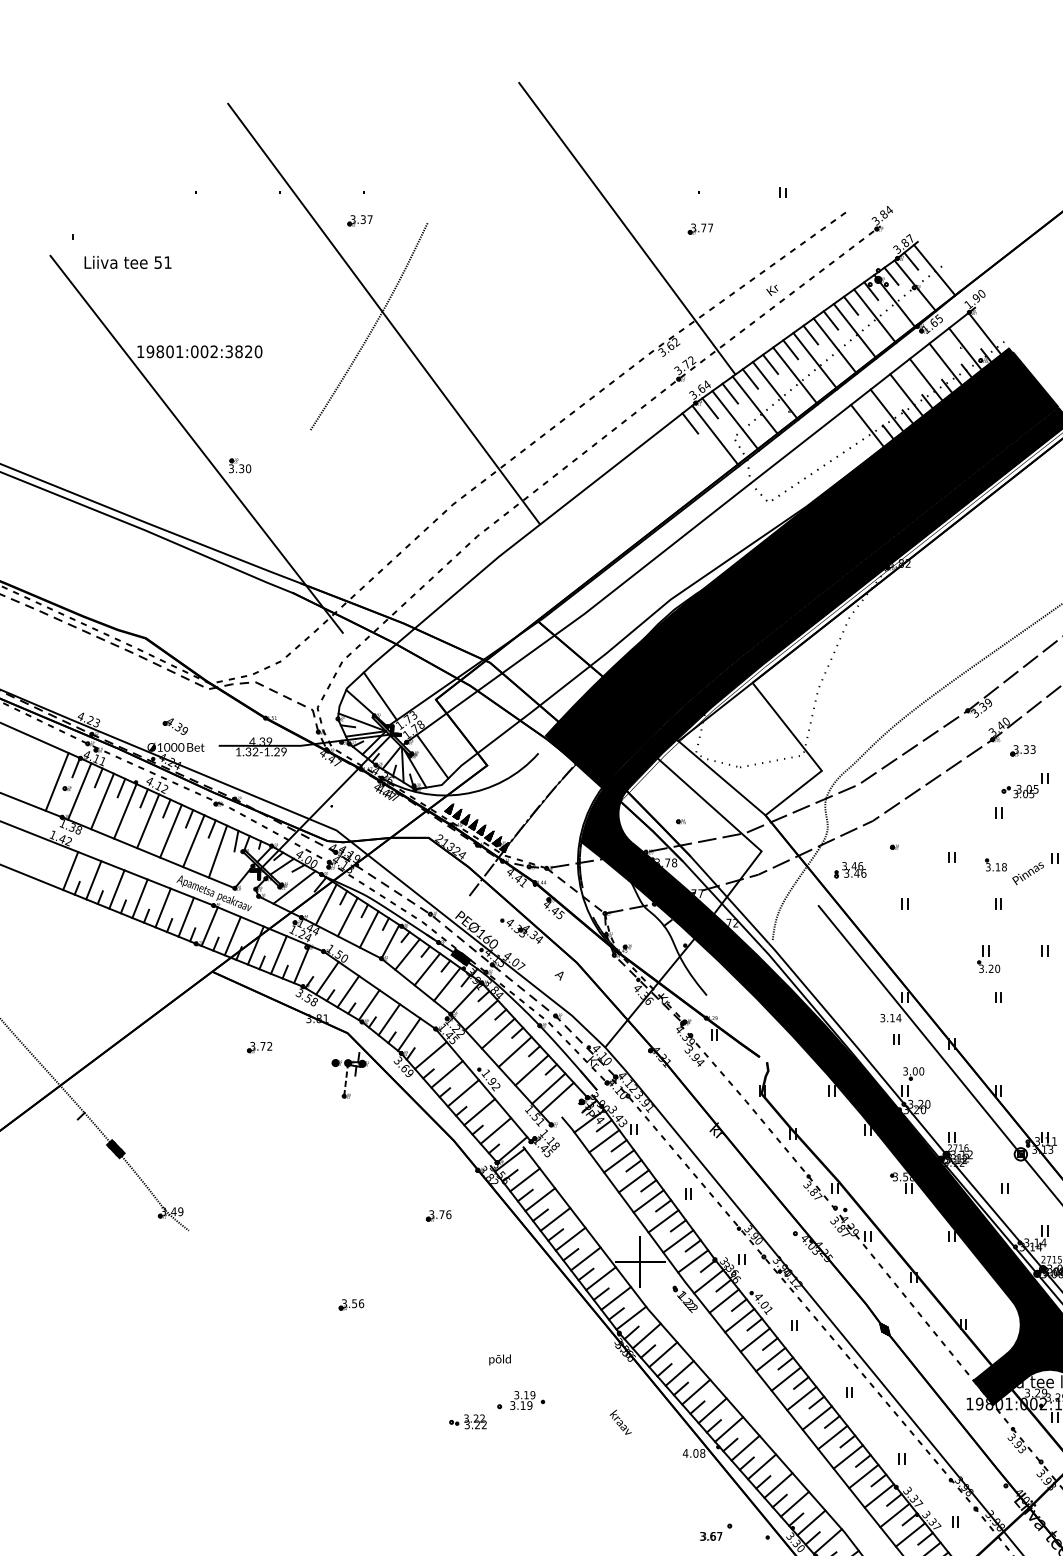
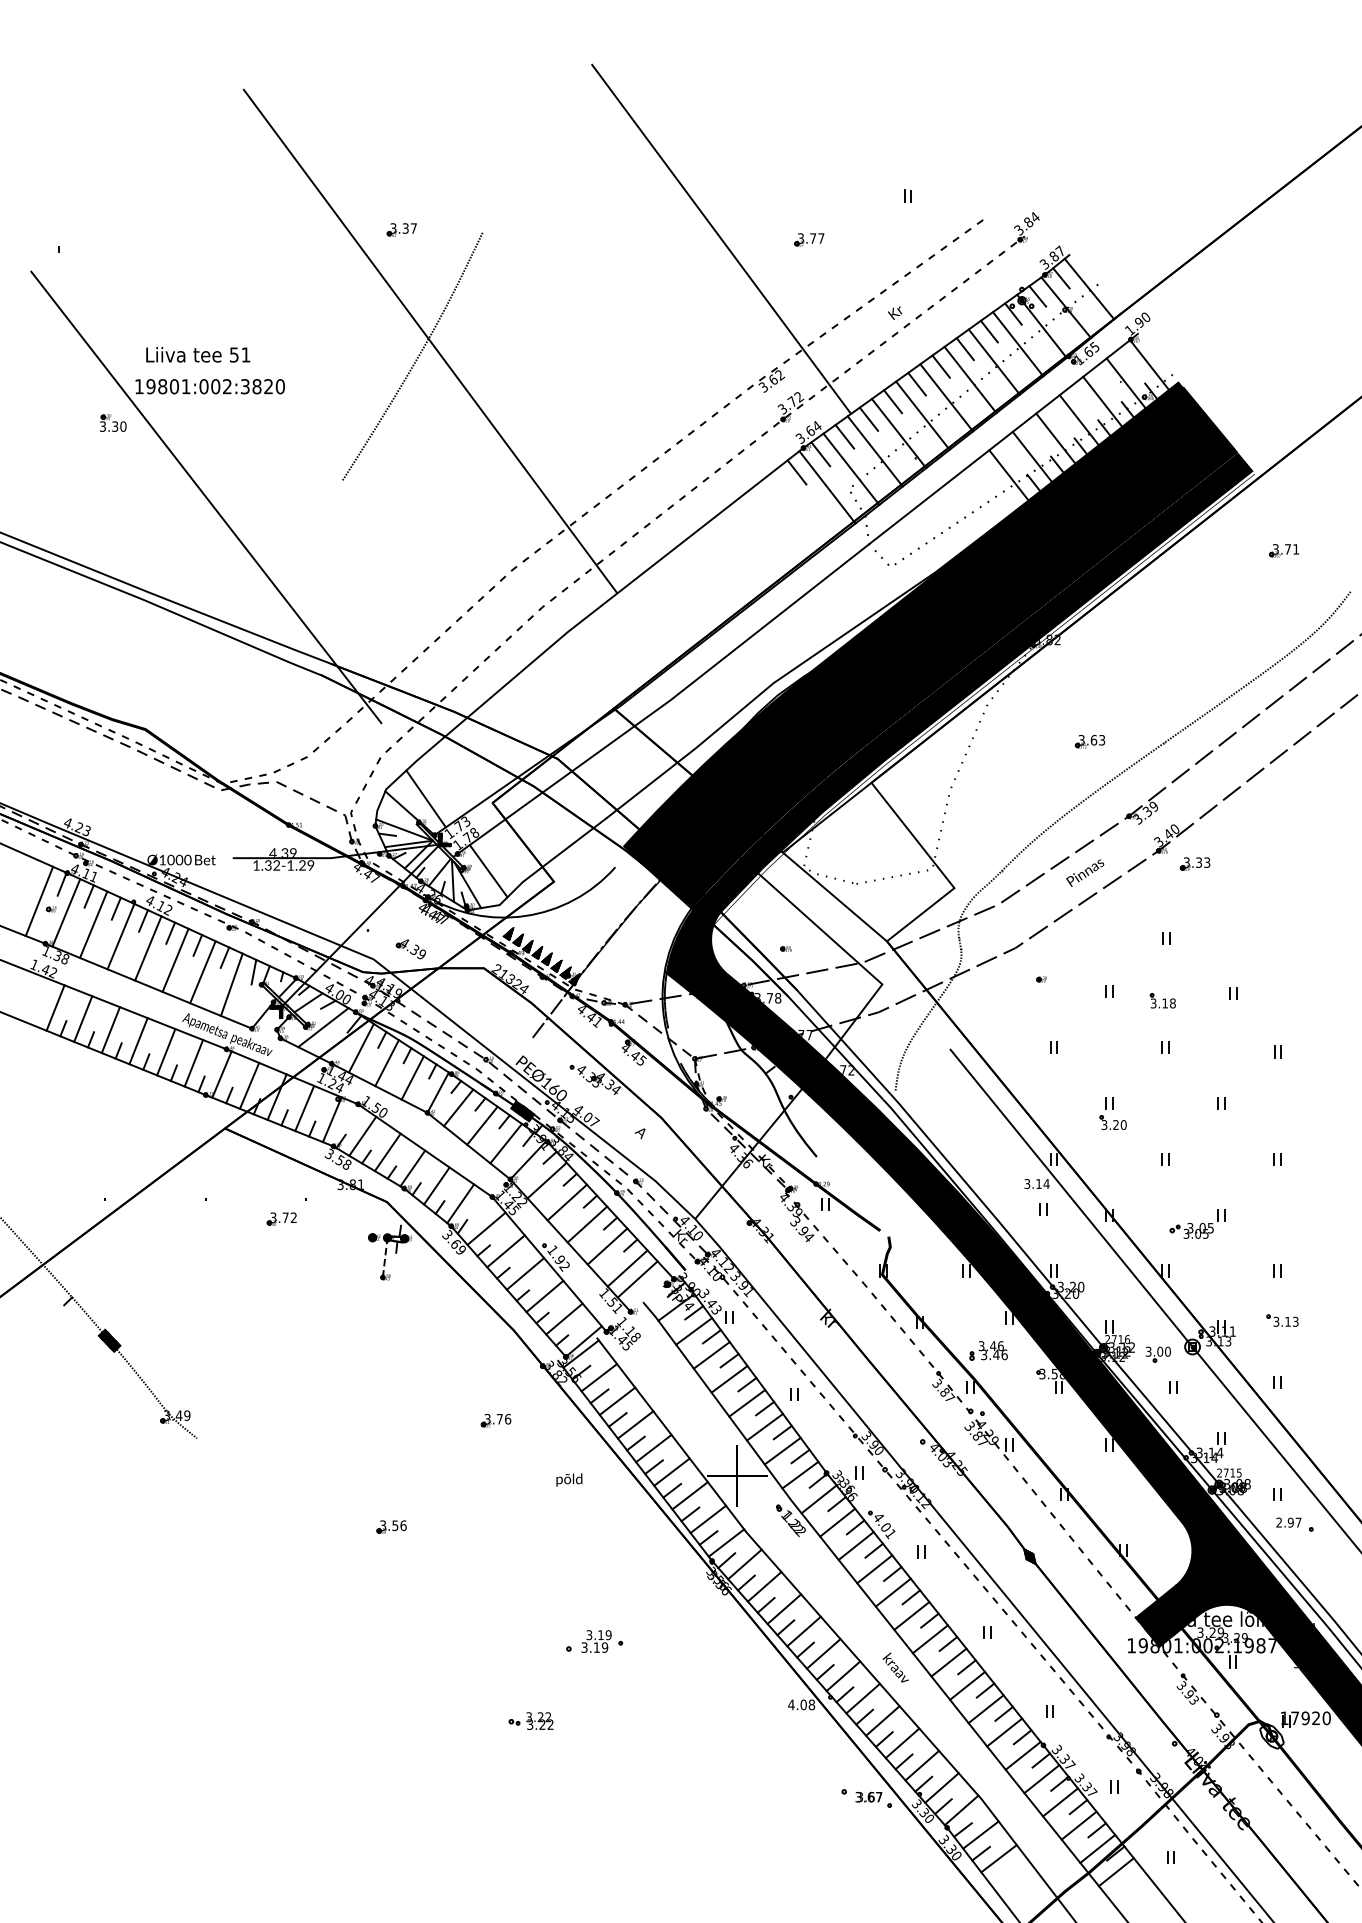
part: (128, 262) -> (198, 354), moved
part: (240, 465) -> (113, 422), moved
part: (934, 648) -> (1089, 741), added
part: (175, 726) -> (410, 949), moved
part: (1024, 785) -> (1197, 1223), moved
part: (850, 869) -> (988, 1350), moved
text: (1028, 873) -> (1085, 872), moved
part: (988, 959) -> (1112, 1113), moved
part: (913, 1073) -> (1157, 1354), moved
text: (500, 1359) -> (569, 1479), moved
part: (467, 1421) -> (530, 1720), moved
text: (620, 1422) -> (895, 1667), moved
text: (710, 1535) -> (868, 1796), moved

